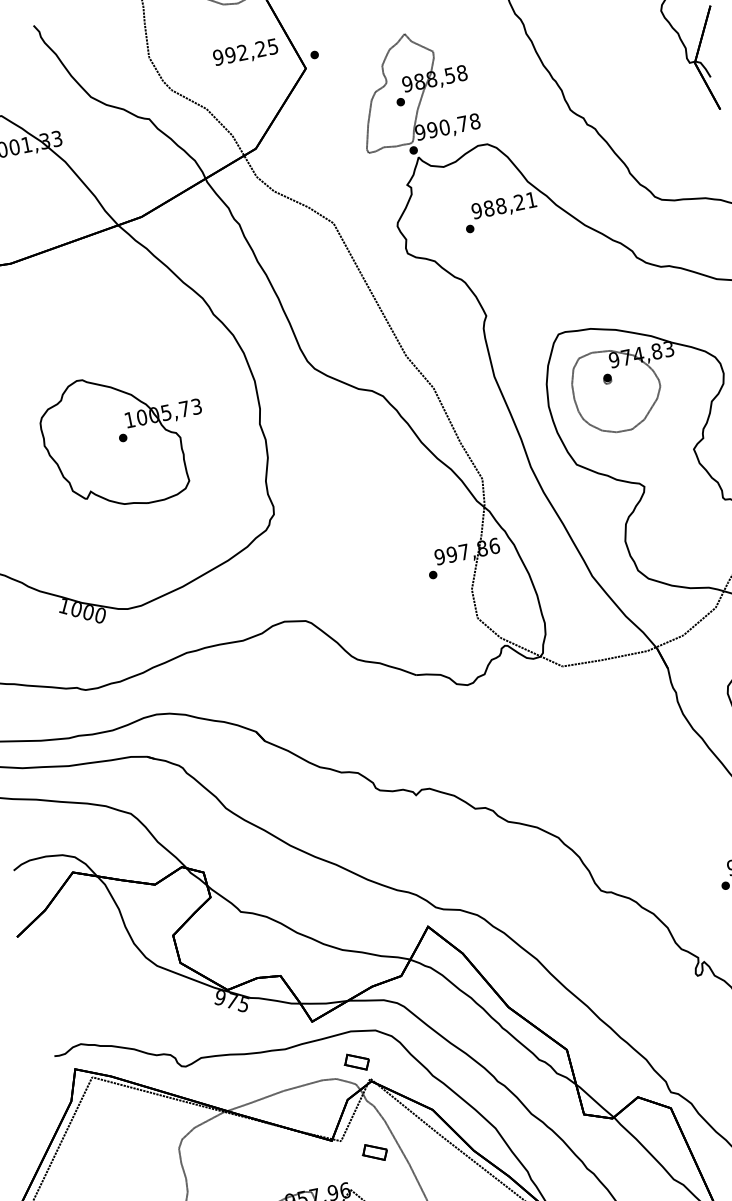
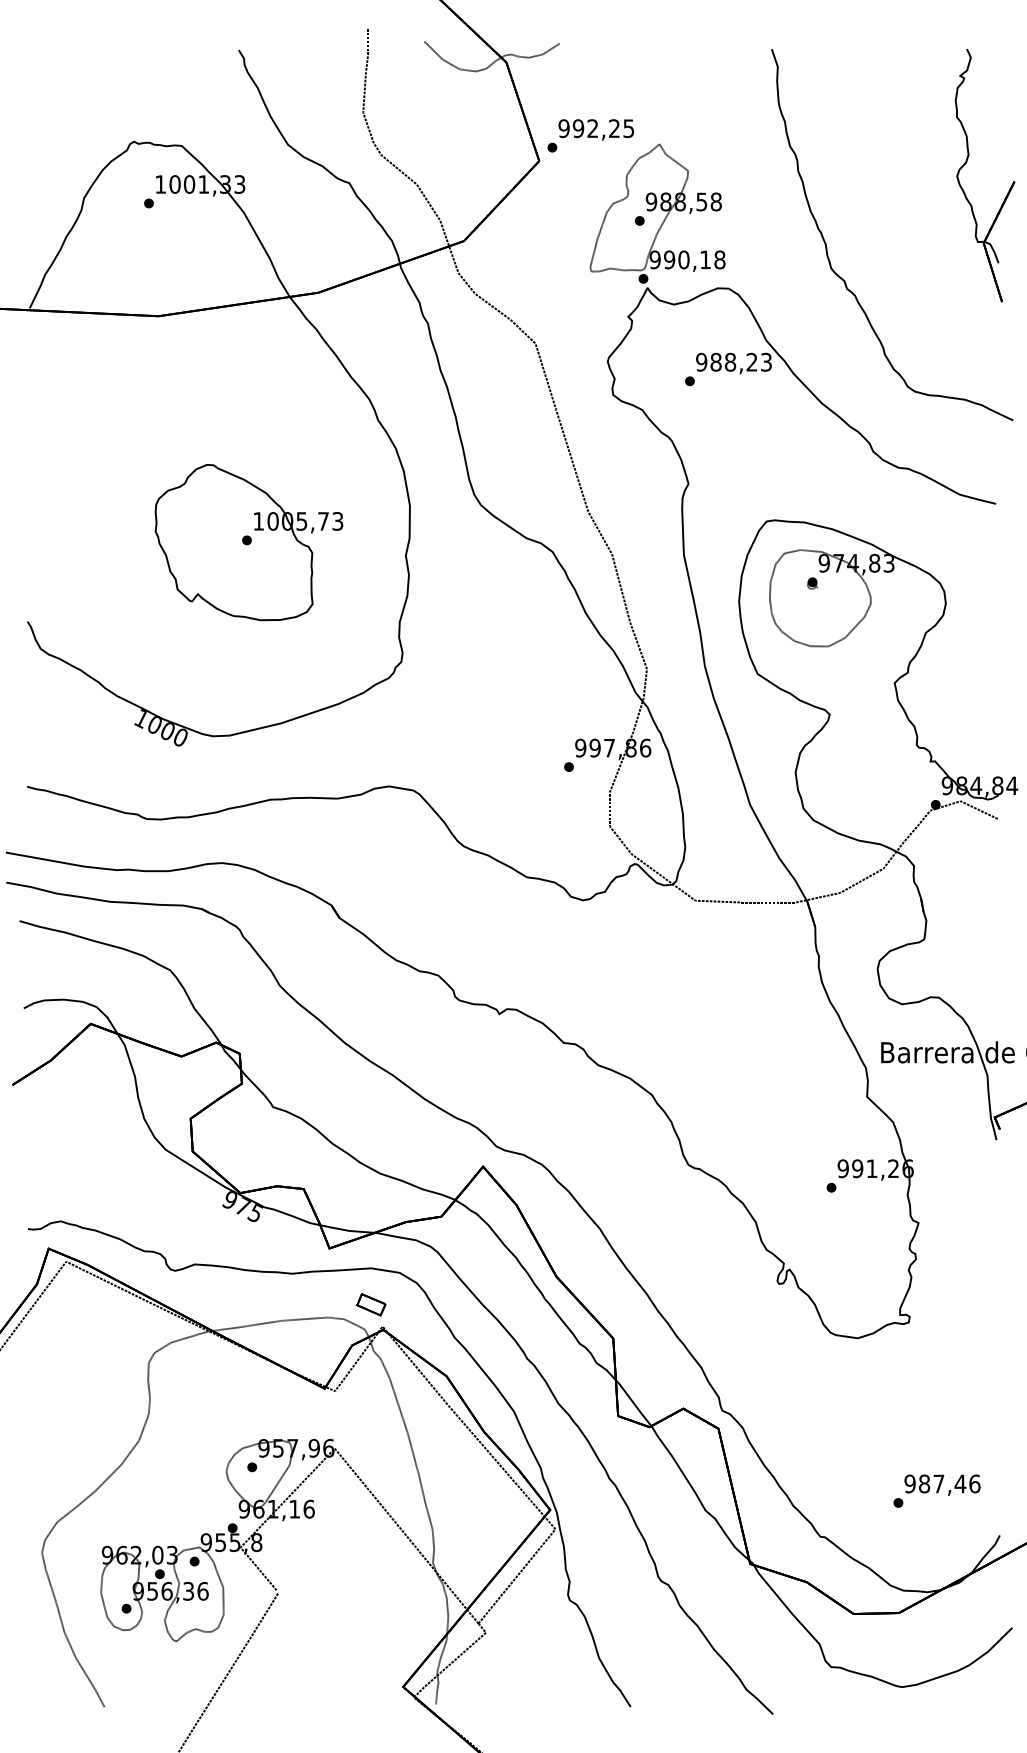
text: (245, 52) -> (596, 129), moved
text: (462, 123) -> (705, 259), 990,78 -> 990,18
text: (531, 199) -> (766, 361), 988,21 -> 988,23
part: (374, 1152) -> (370, 1411), removed

